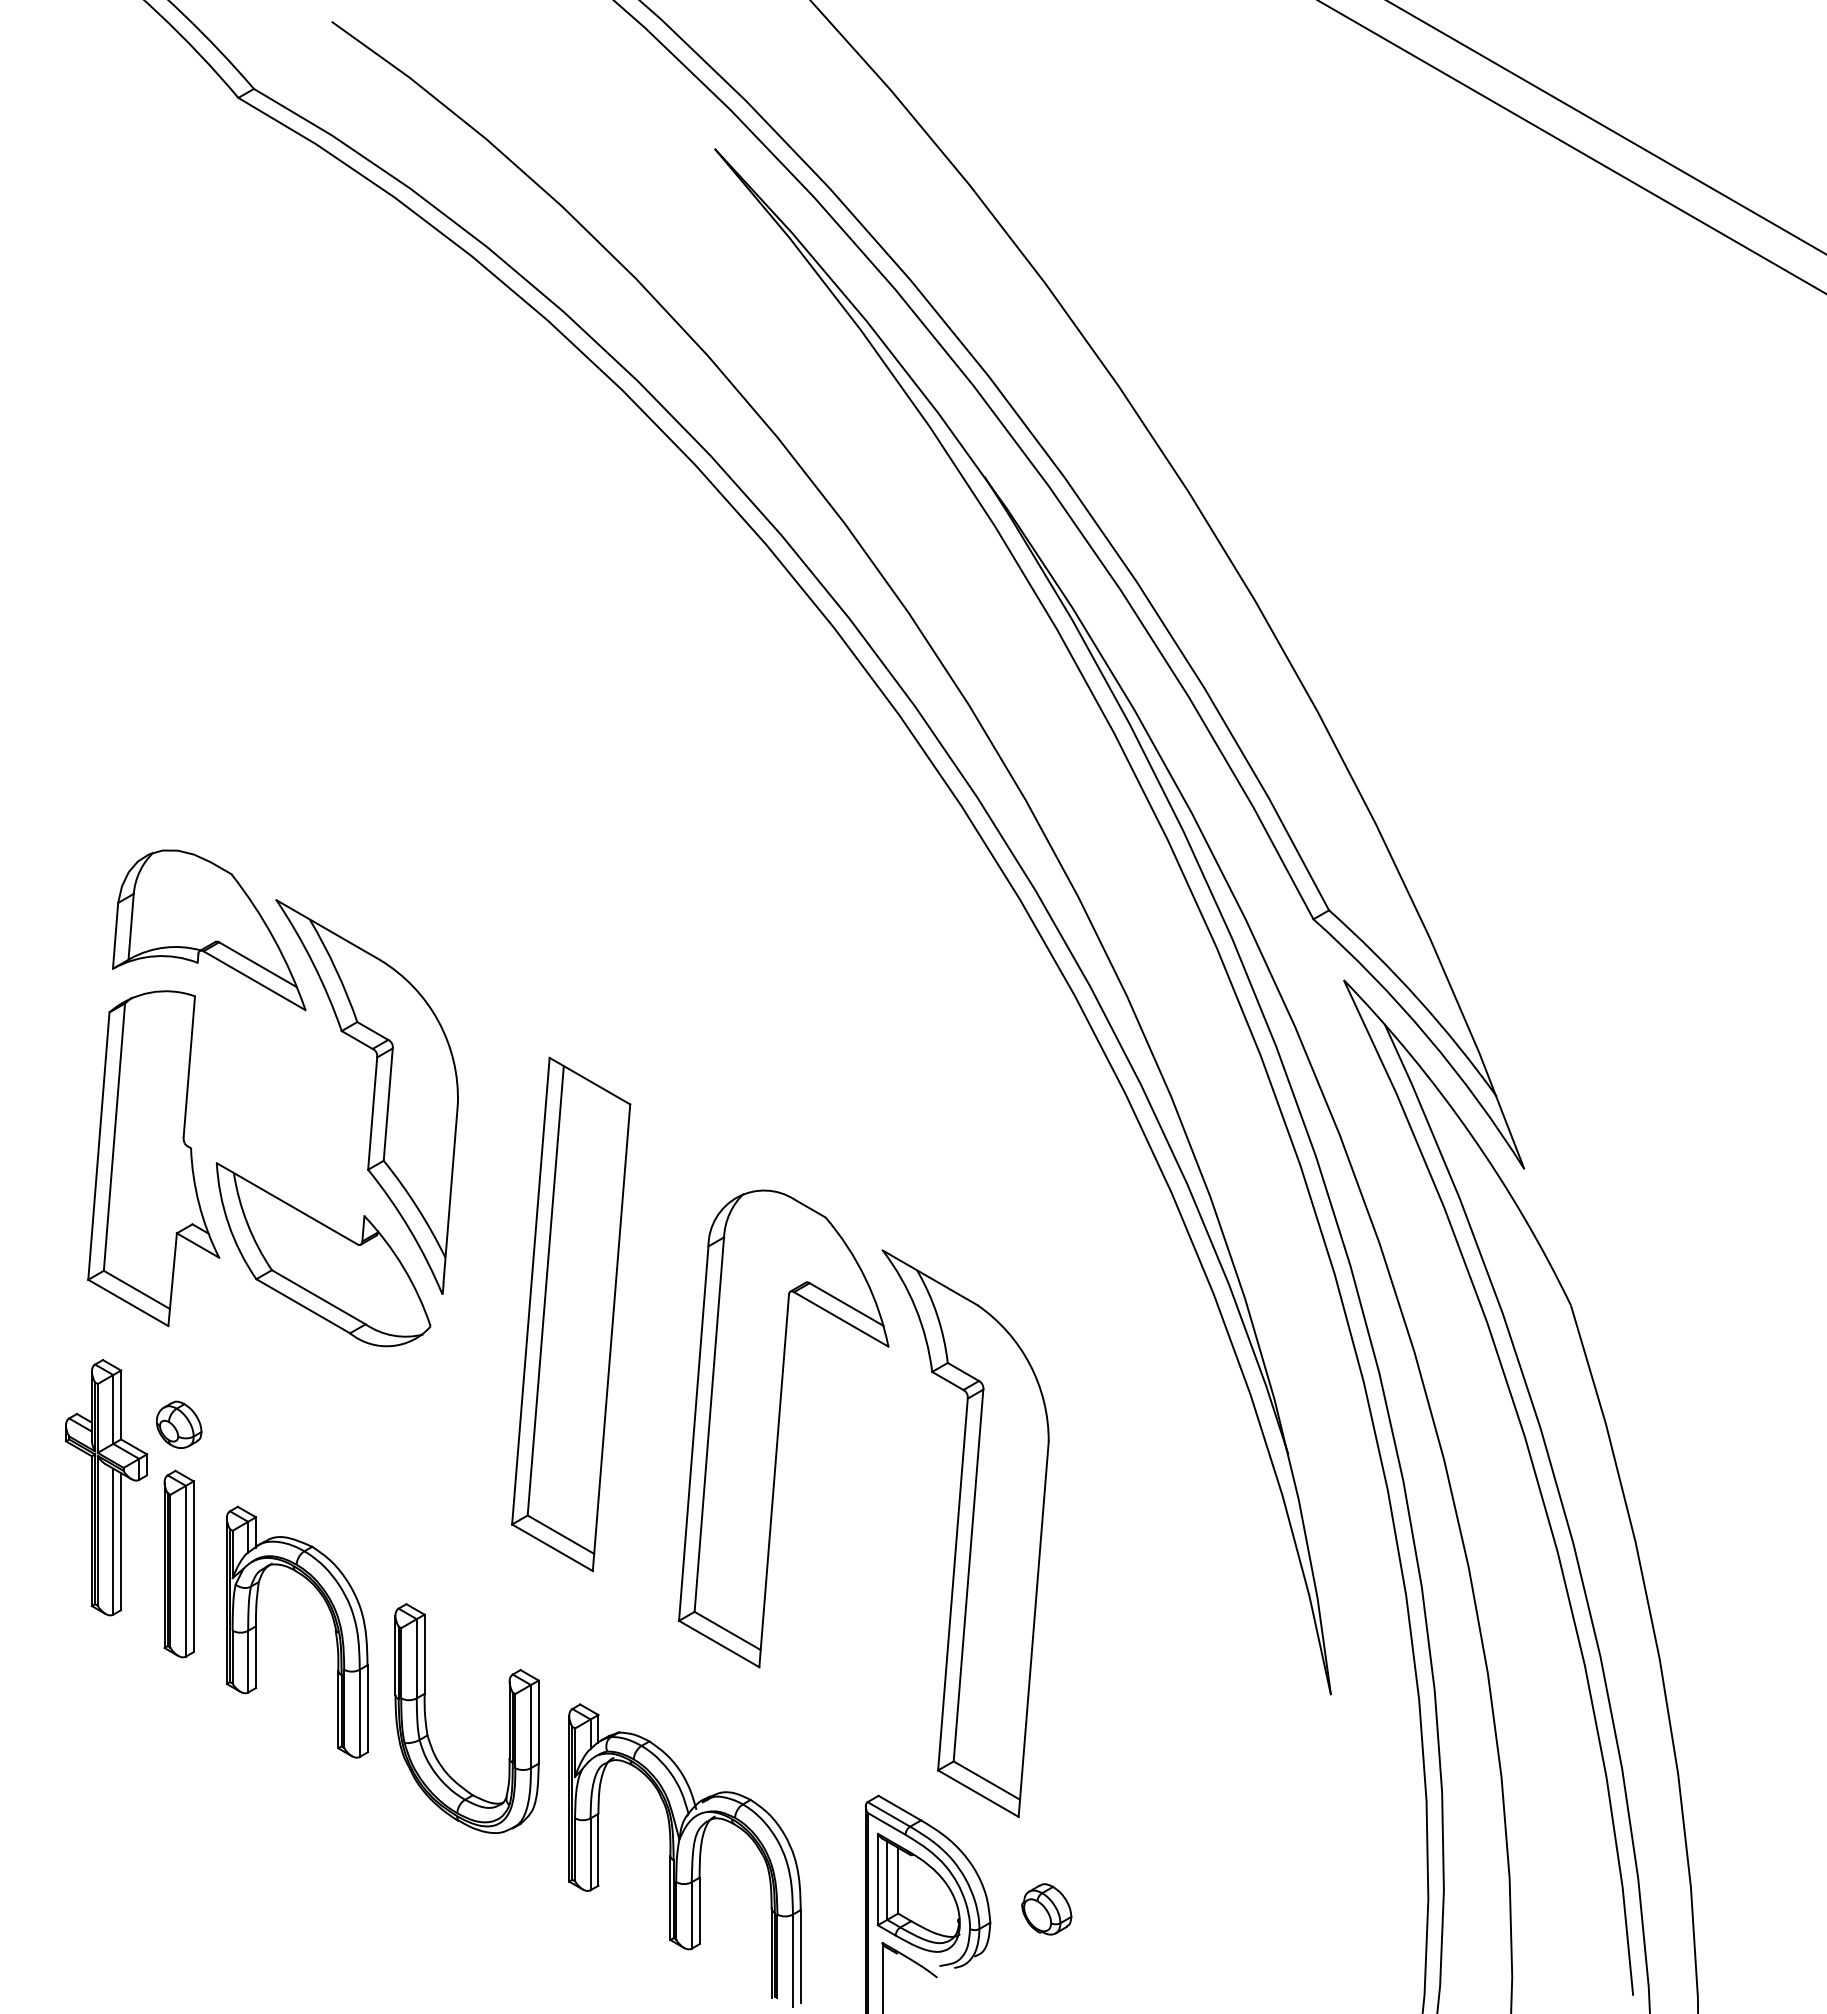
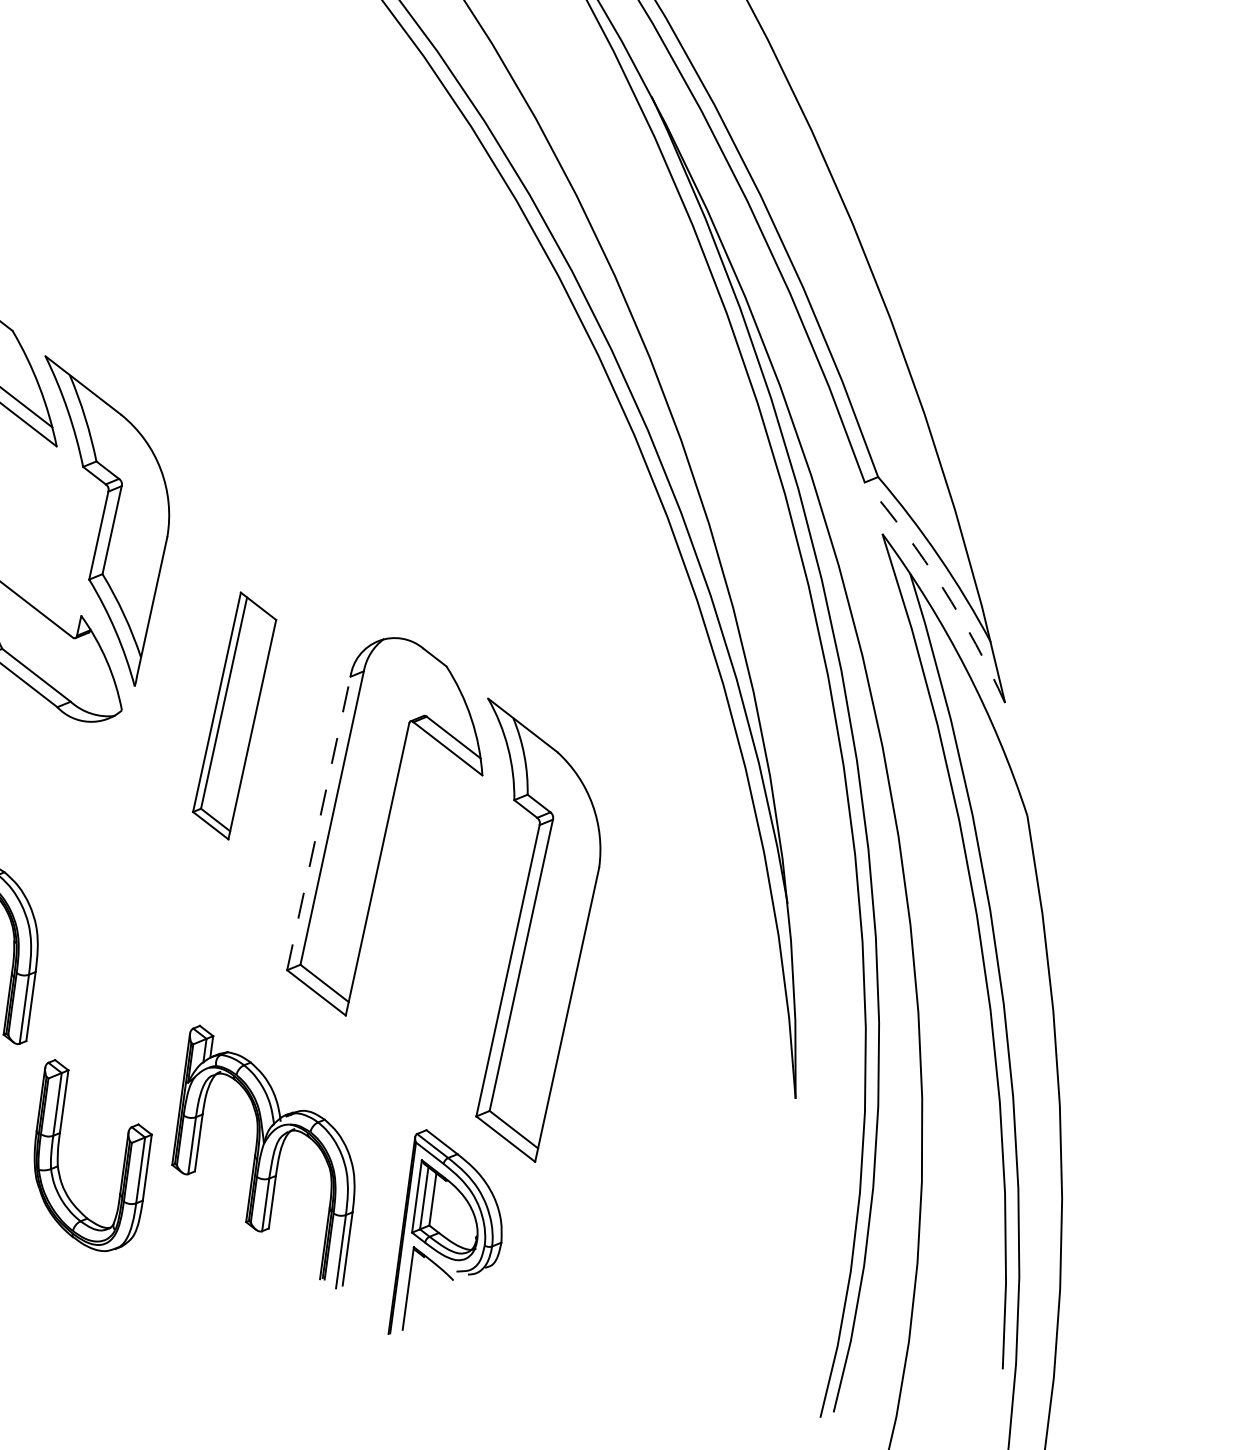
arc: (1427, 1036) -> (942, 587), solid -> dashed
part: (571, 1314) -> (234, 716), size x0.6
line: (693, 1433) -> (318, 823), solid -> dashed
part: (427, 1726) -> (58, 1159), moved
part: (1046, 1909) -> (547, 1238), removed

